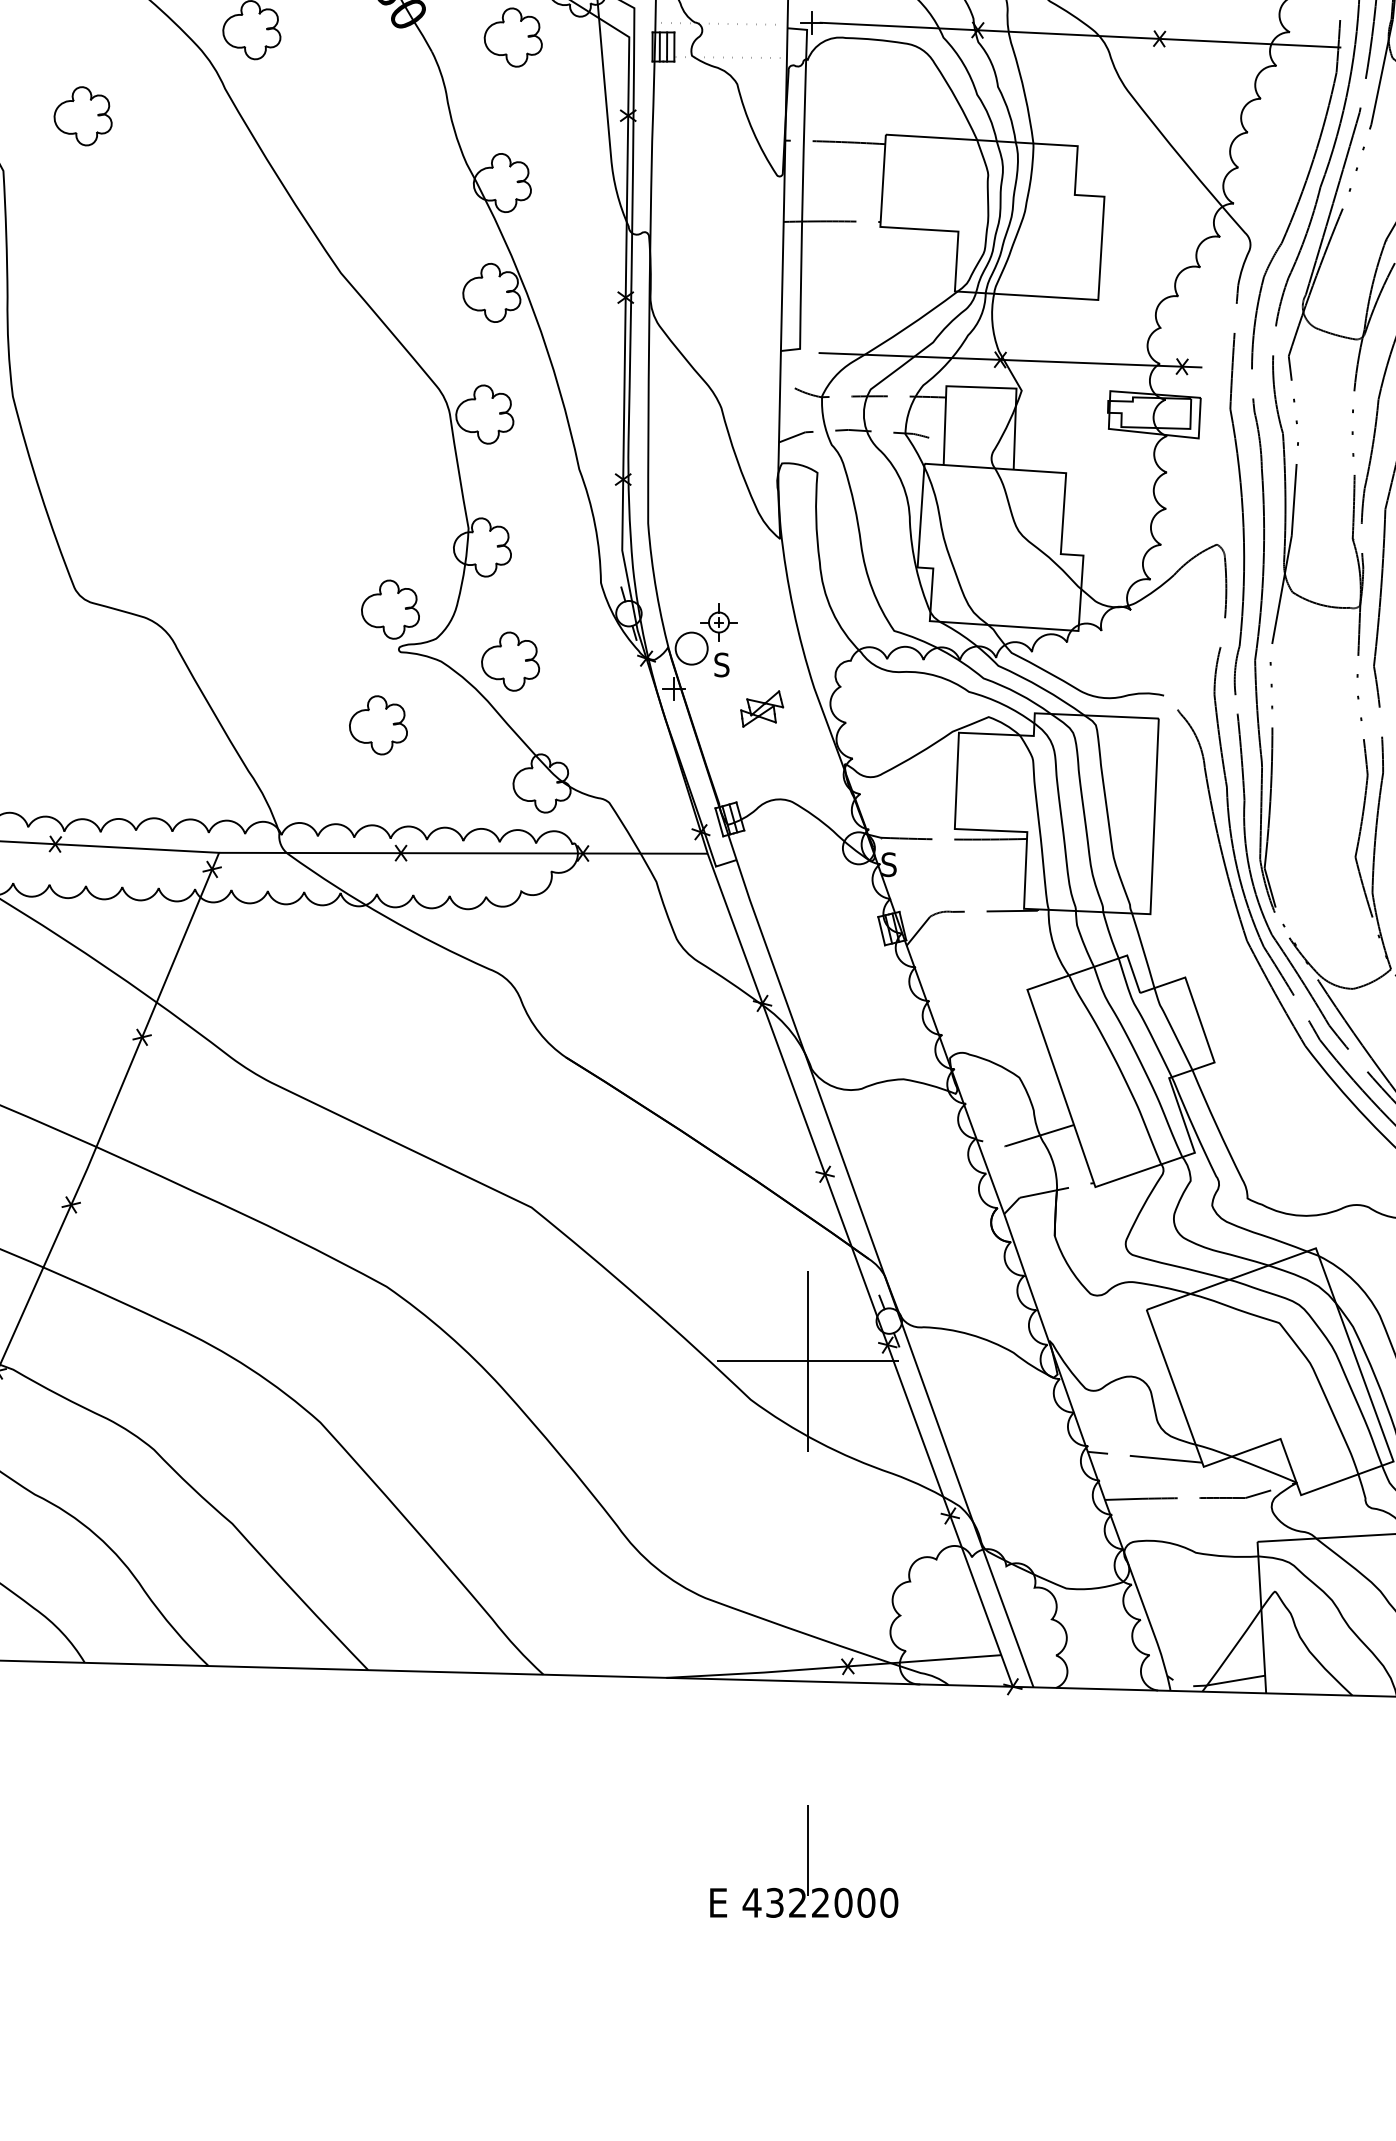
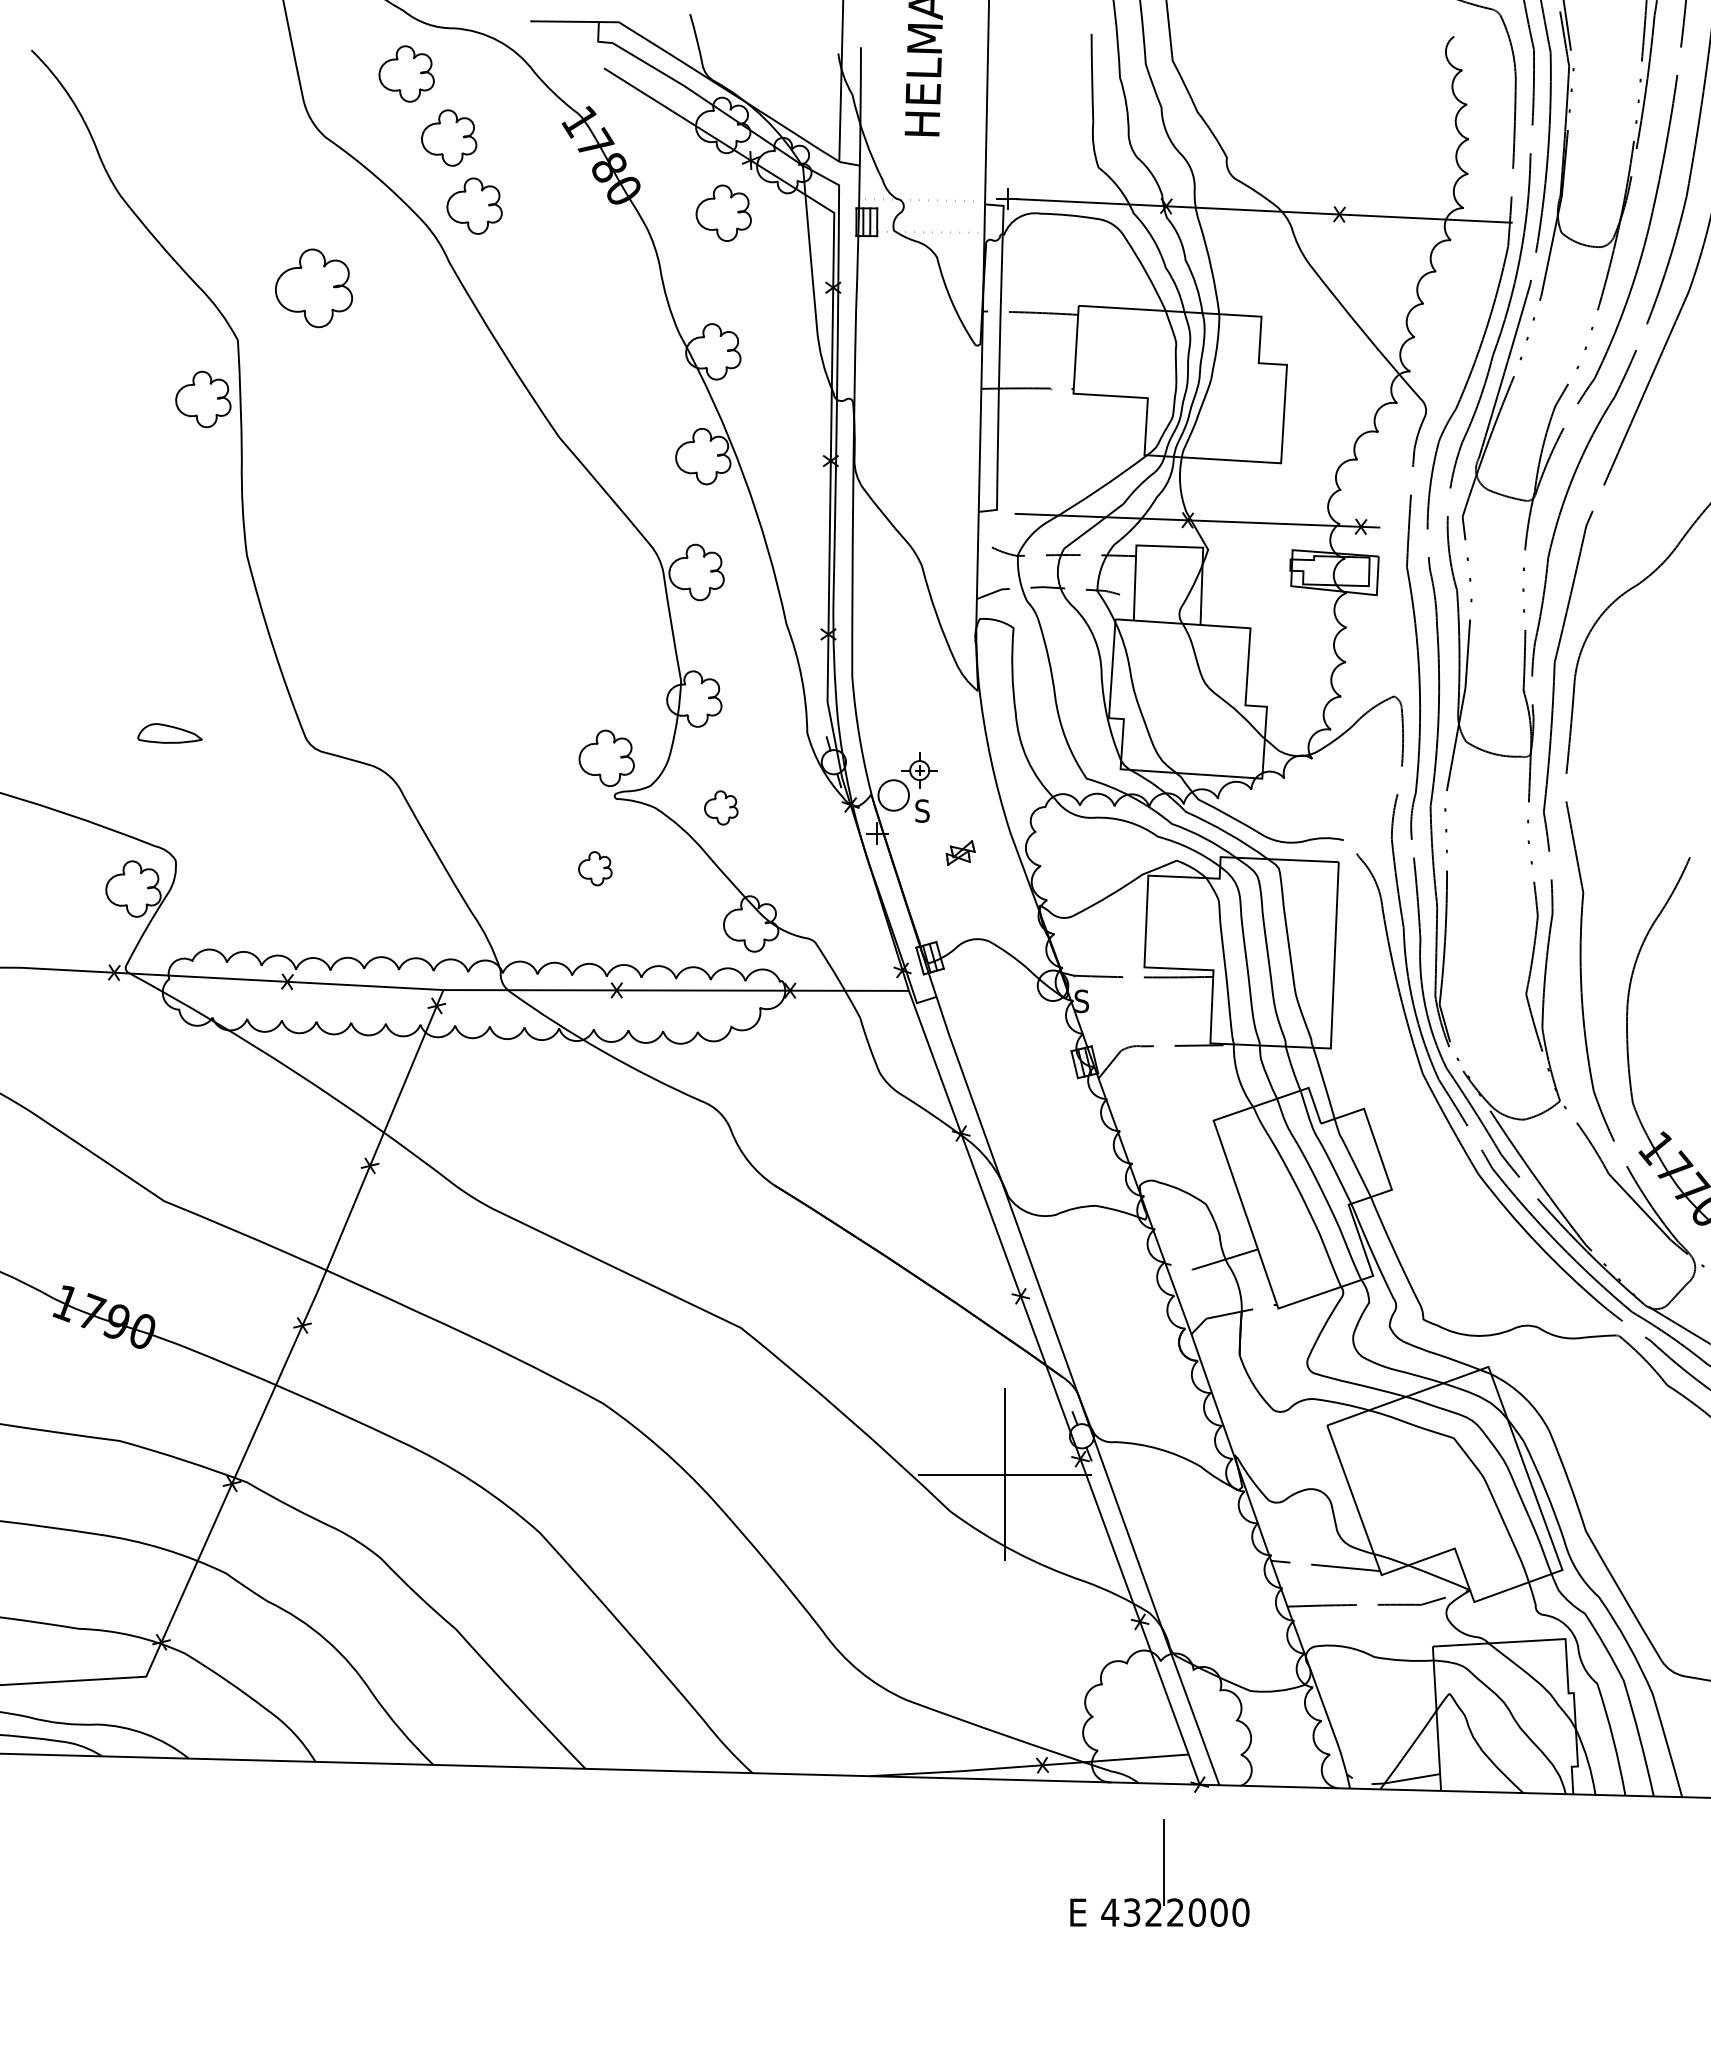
part: (82, 115) -> (313, 287), size x1.4
part: (510, 661) -> (721, 807), size x0.6
part: (761, 708) -> (960, 852), size x0.7
part: (378, 725) -> (595, 868), size x0.6
part: (803, 1860) -> (1159, 1872), moved

